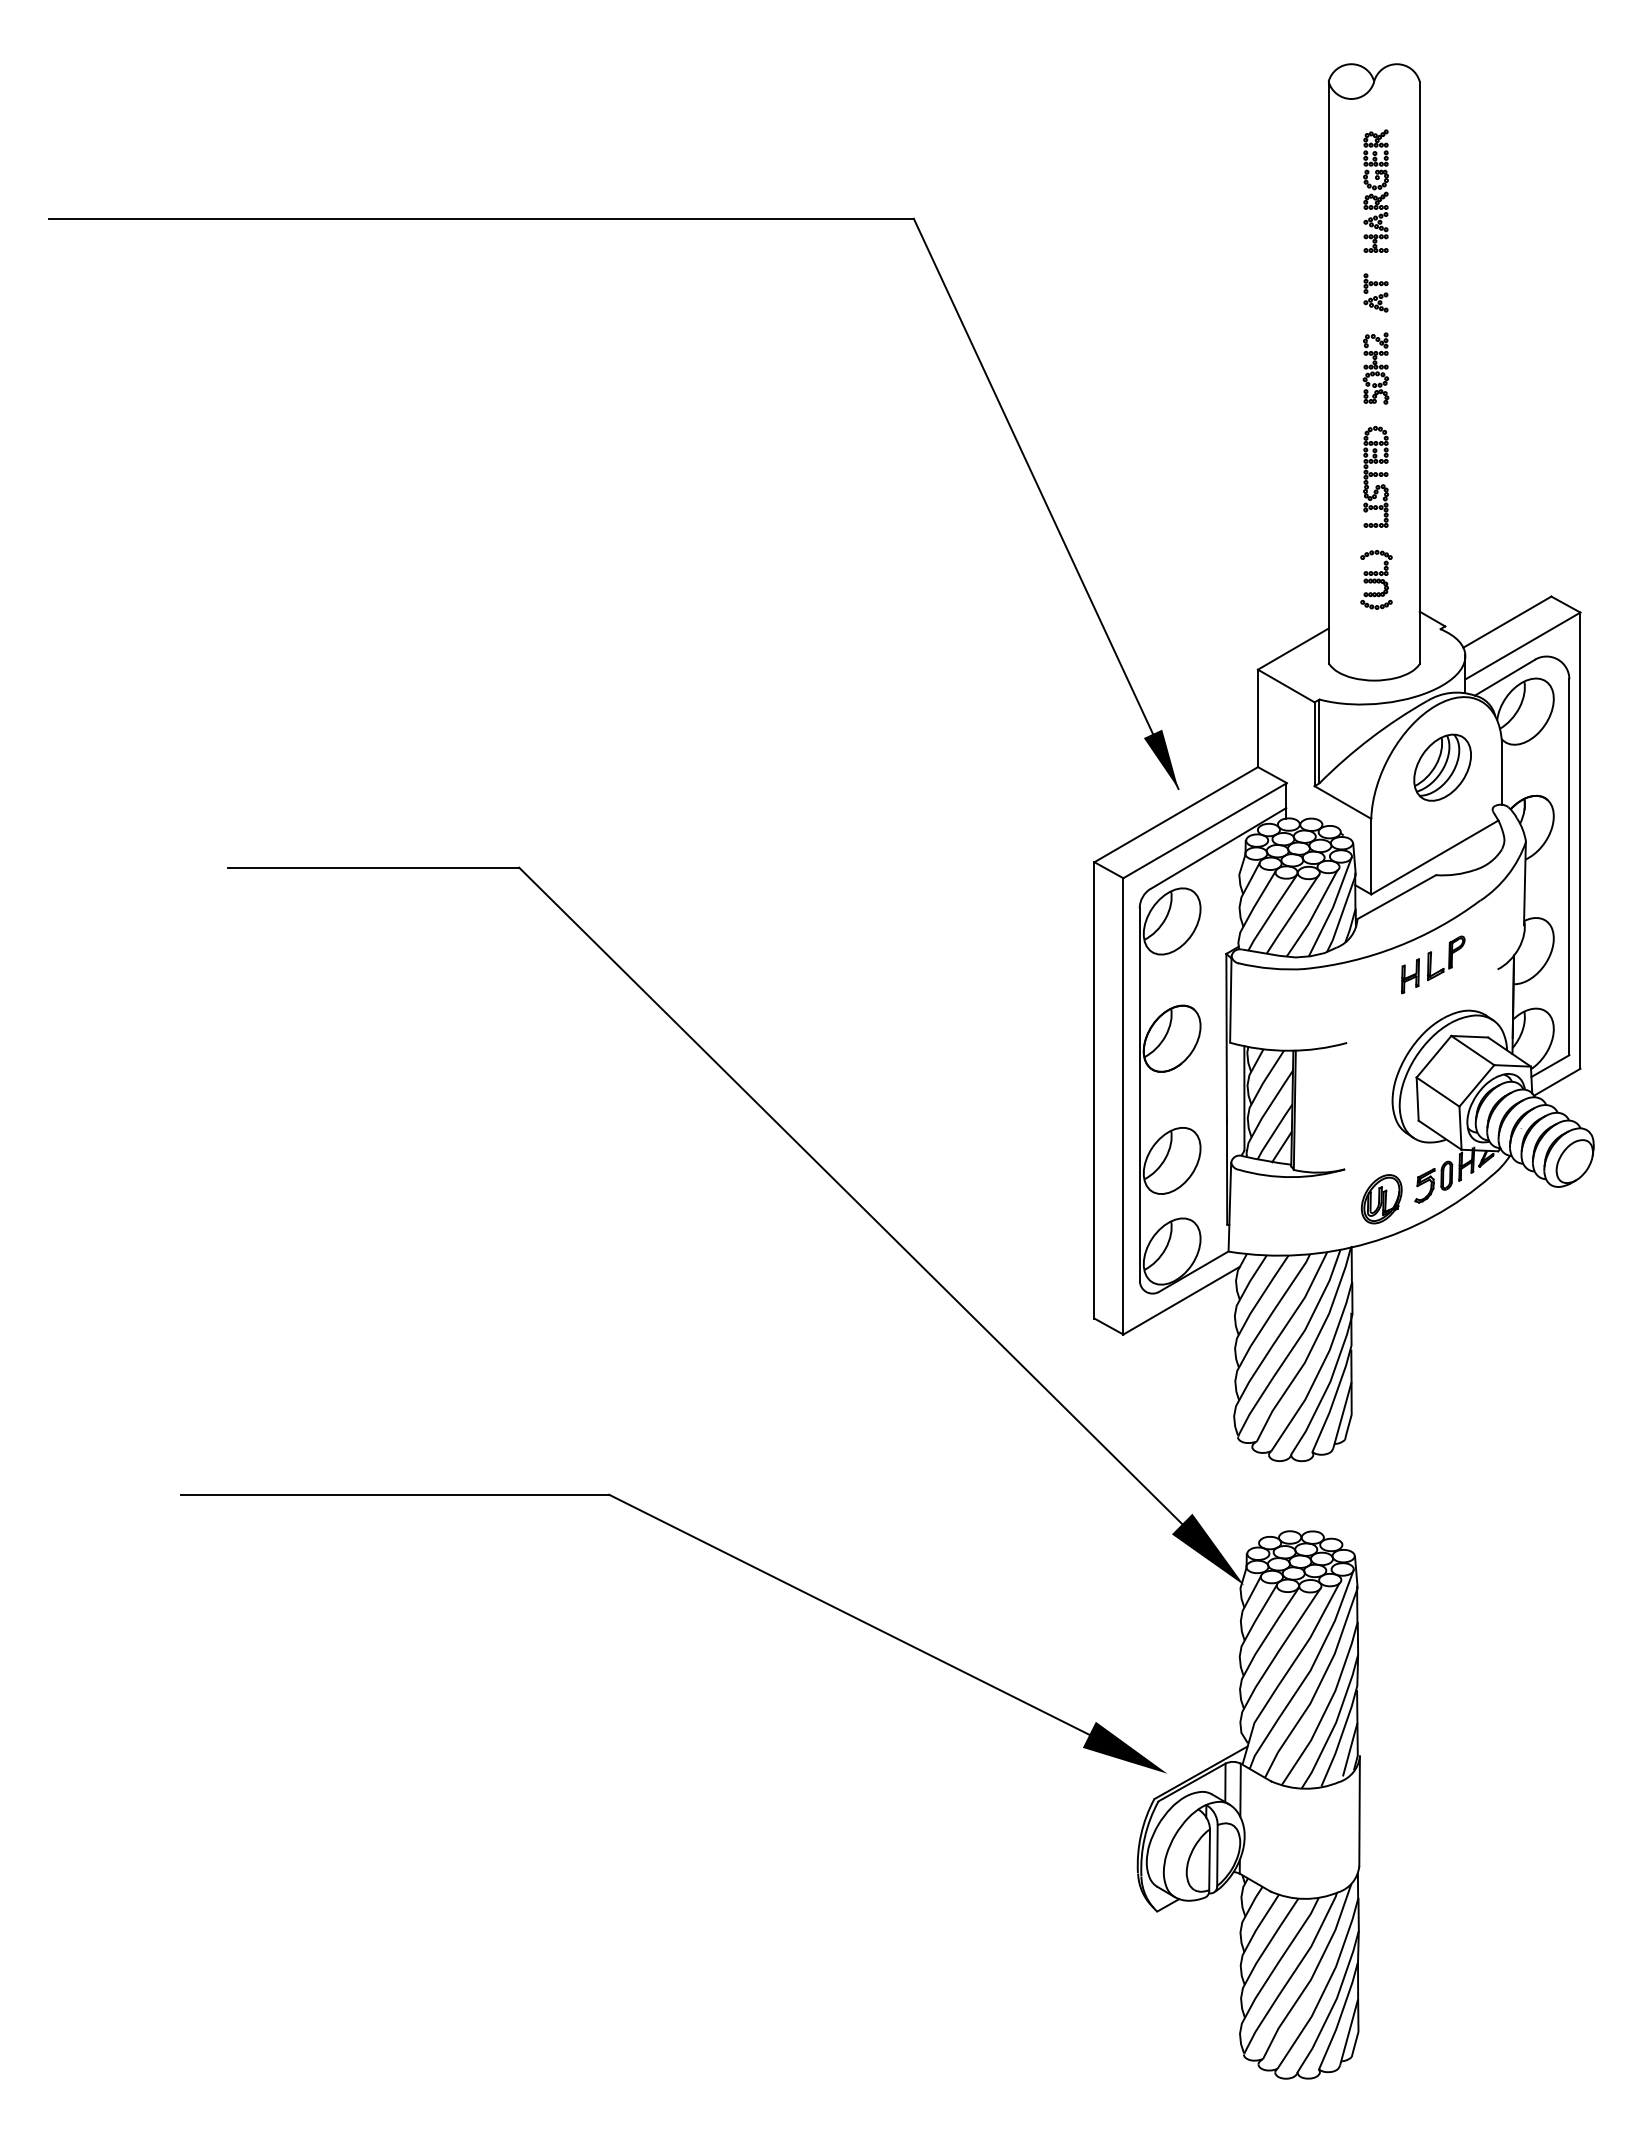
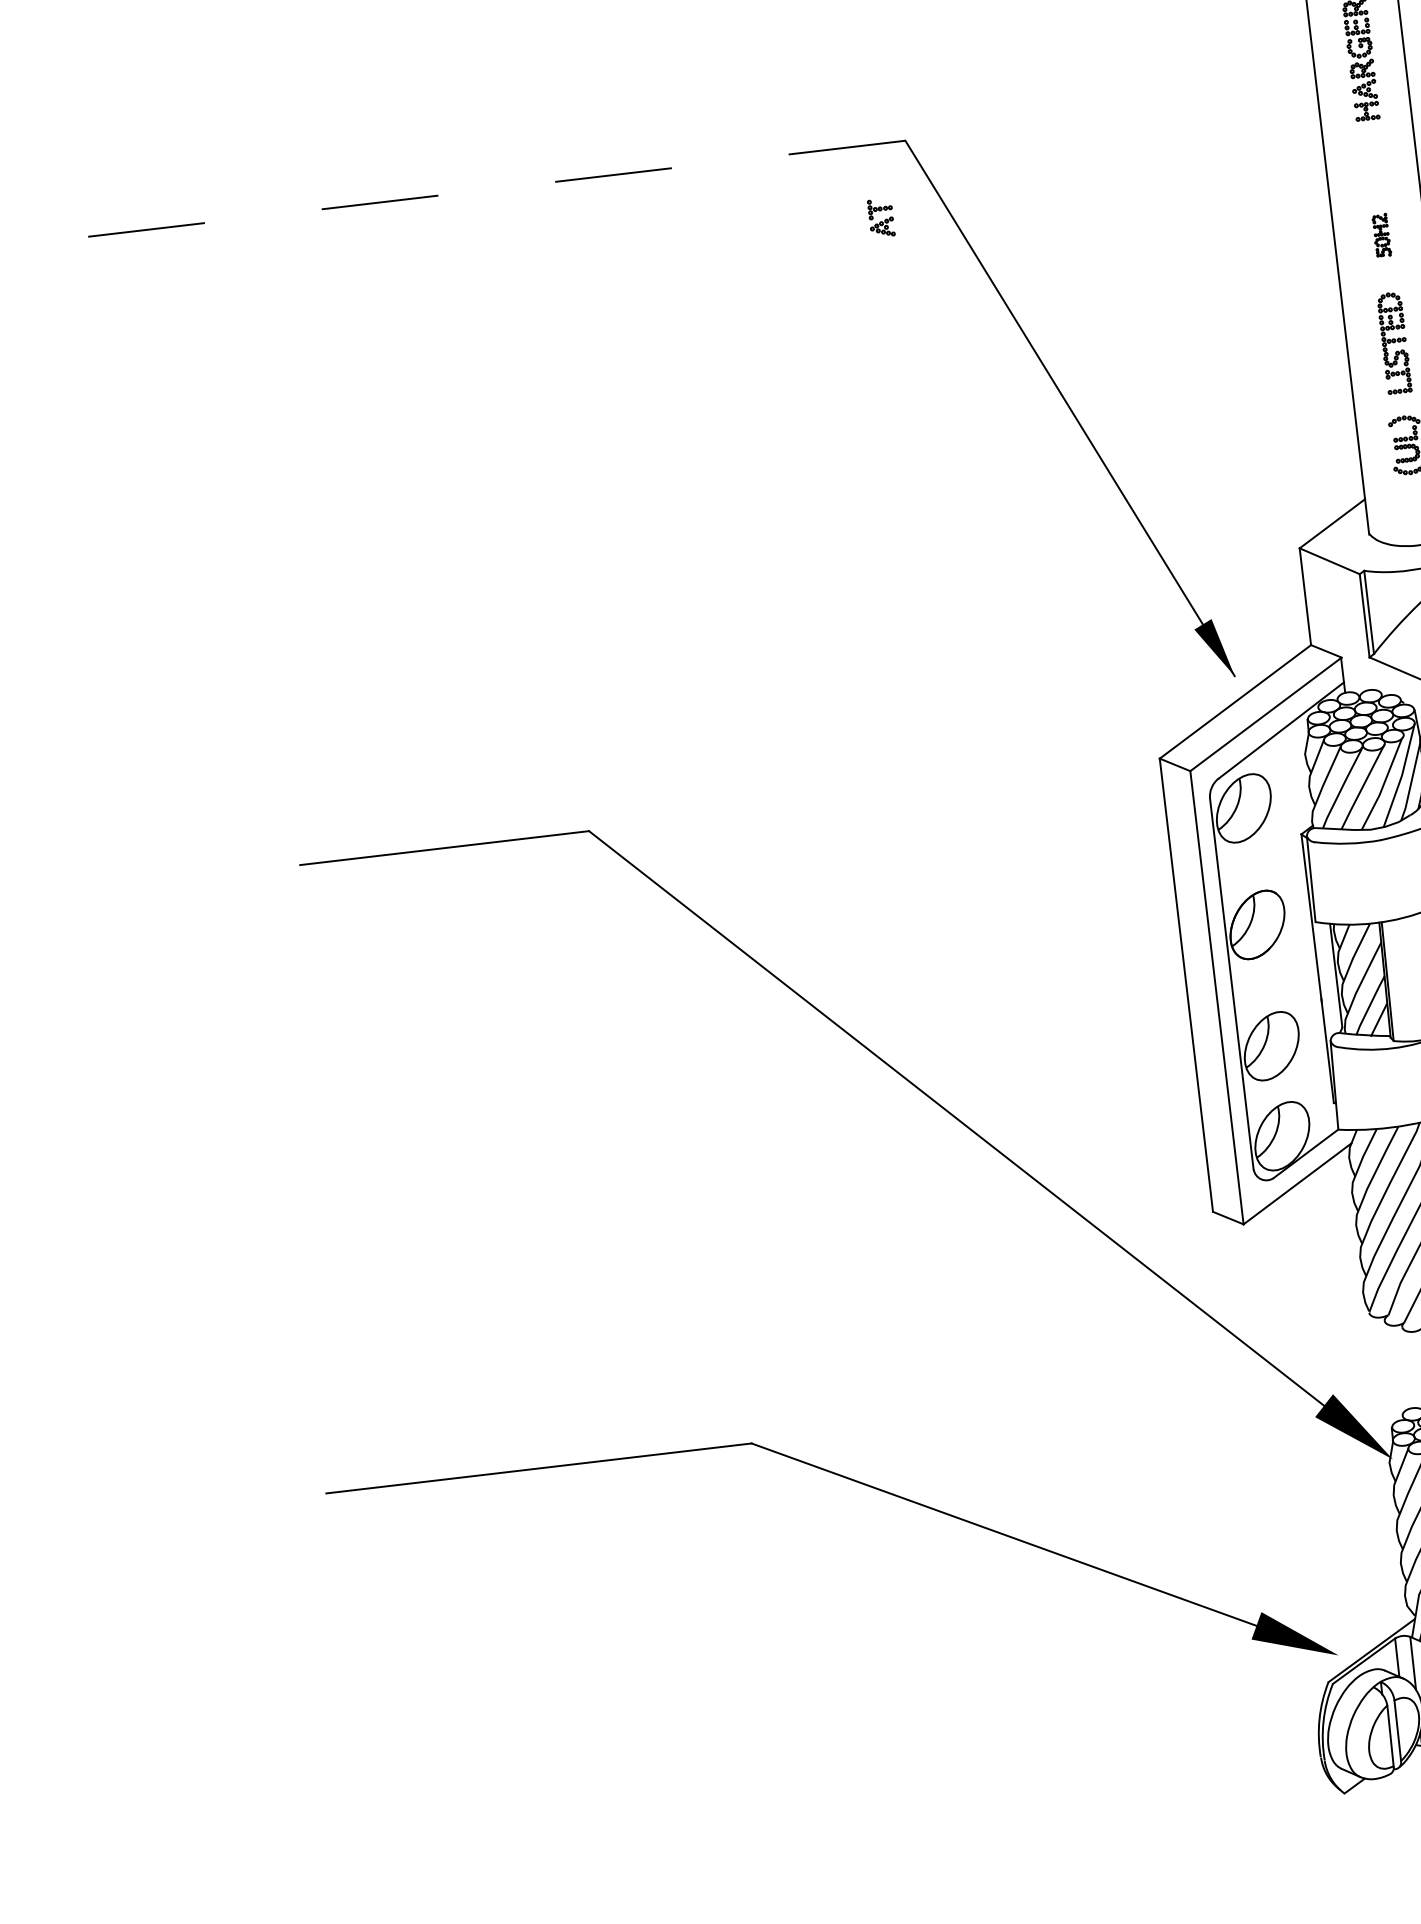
line: (481, 218) -> (475, 190), solid -> dashed
part: (1375, 292) -> (880, 217), moved
part: (1375, 368) -> (1381, 235), size x0.6

